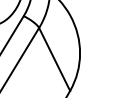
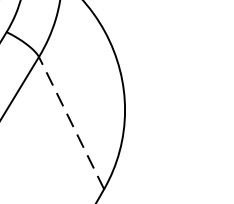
line: (54, 59) -> (71, 123), solid -> dashed

